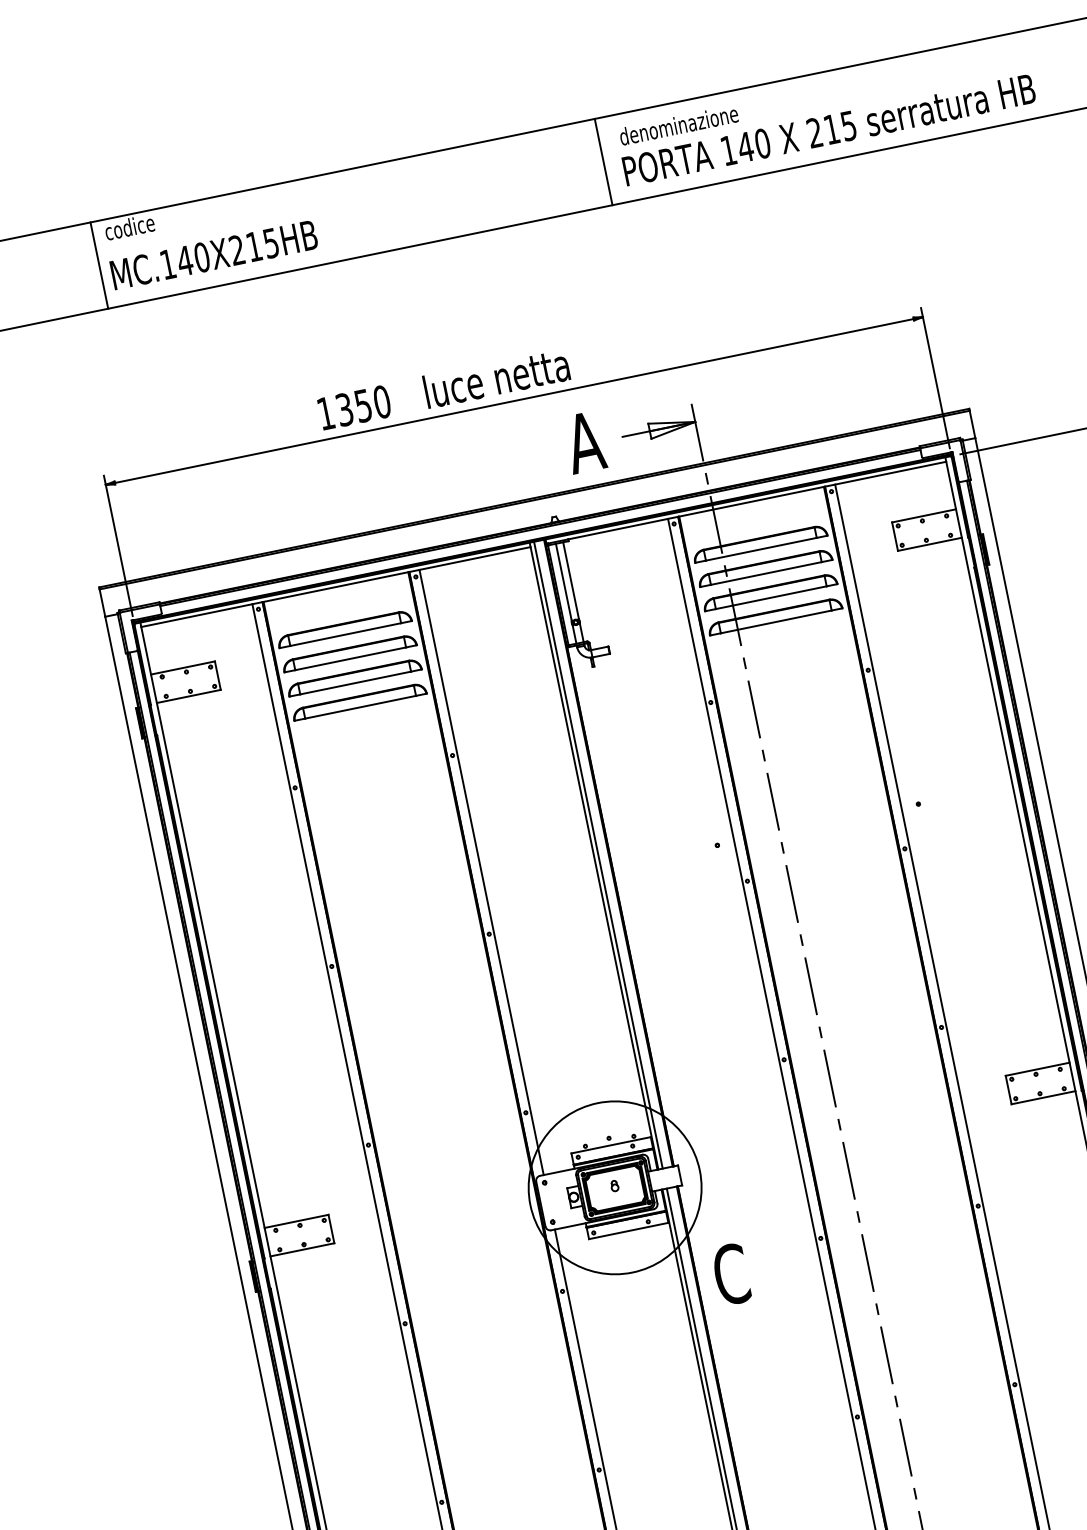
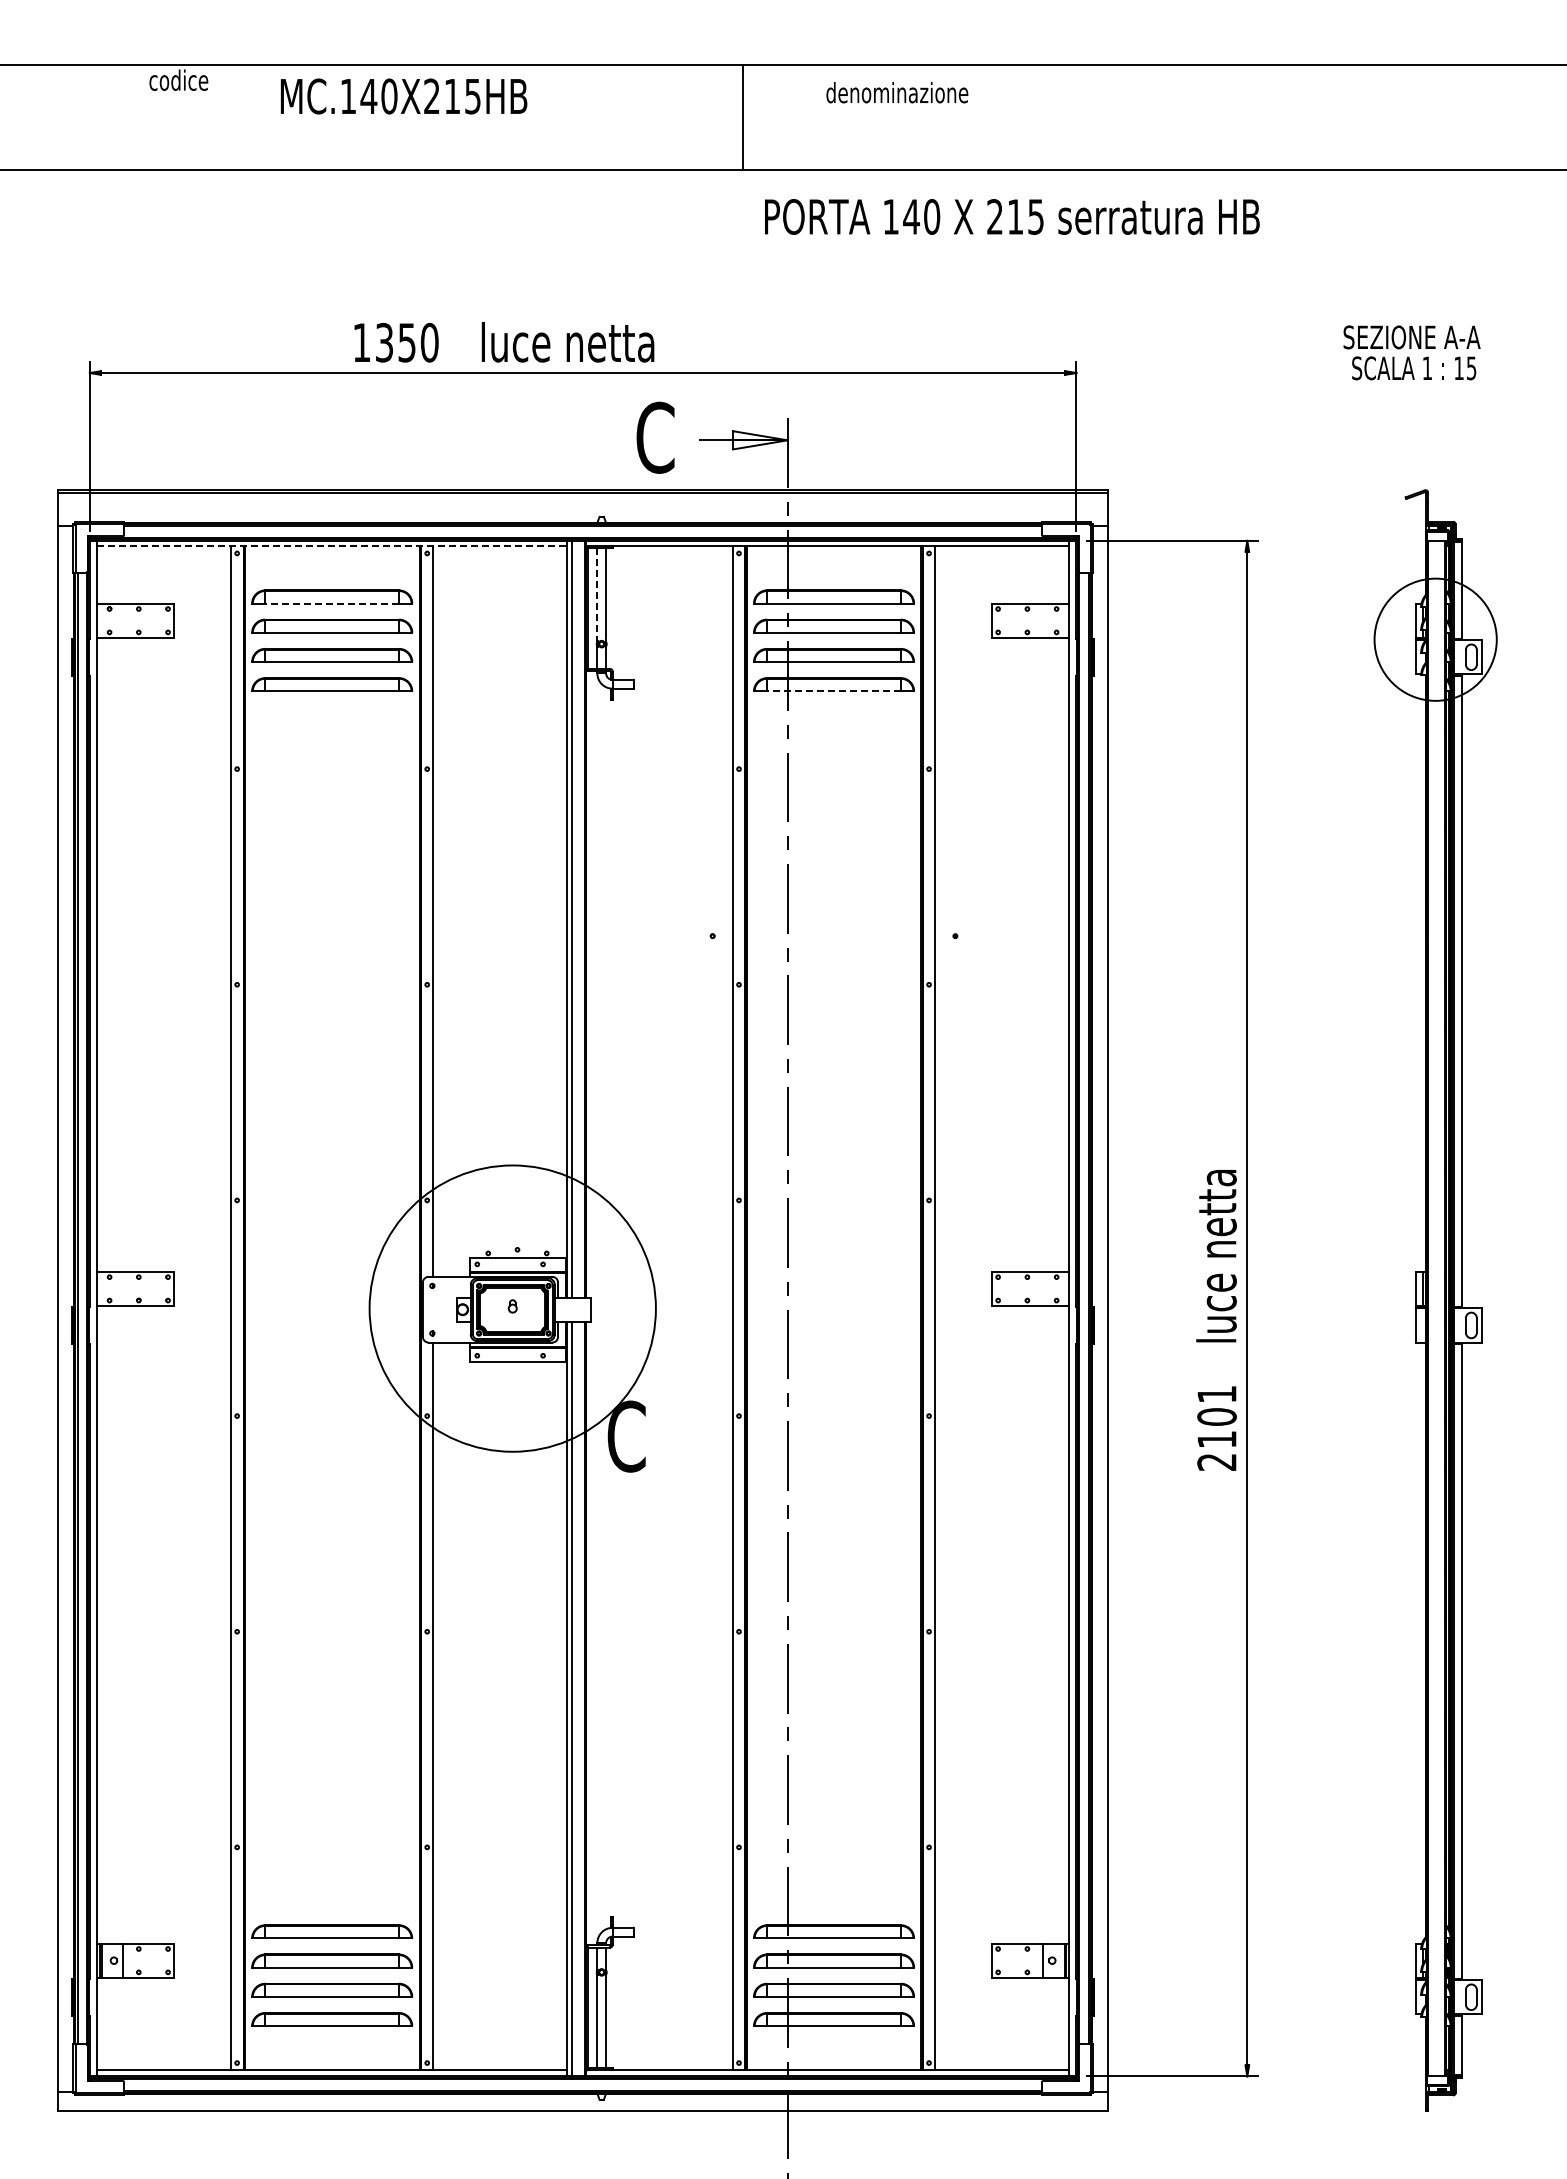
text: (678, 125) -> (897, 92), moved
text: (829, 129) -> (1012, 216), moved
text: (214, 254) -> (404, 96), moved
line: (99, 265) -> (134, 117), removed
text: (584, 442) -> (654, 437), A -> C
line: (564, 582) -> (597, 595), solid -> dashed
line: (336, 587) -> (332, 546), solid -> dashed
line: (776, 622) -> (834, 691), solid -> dashed
line: (345, 634) -> (332, 603), solid -> dashed
circle: (614, 1187) -> (512, 1308), size x1.4

